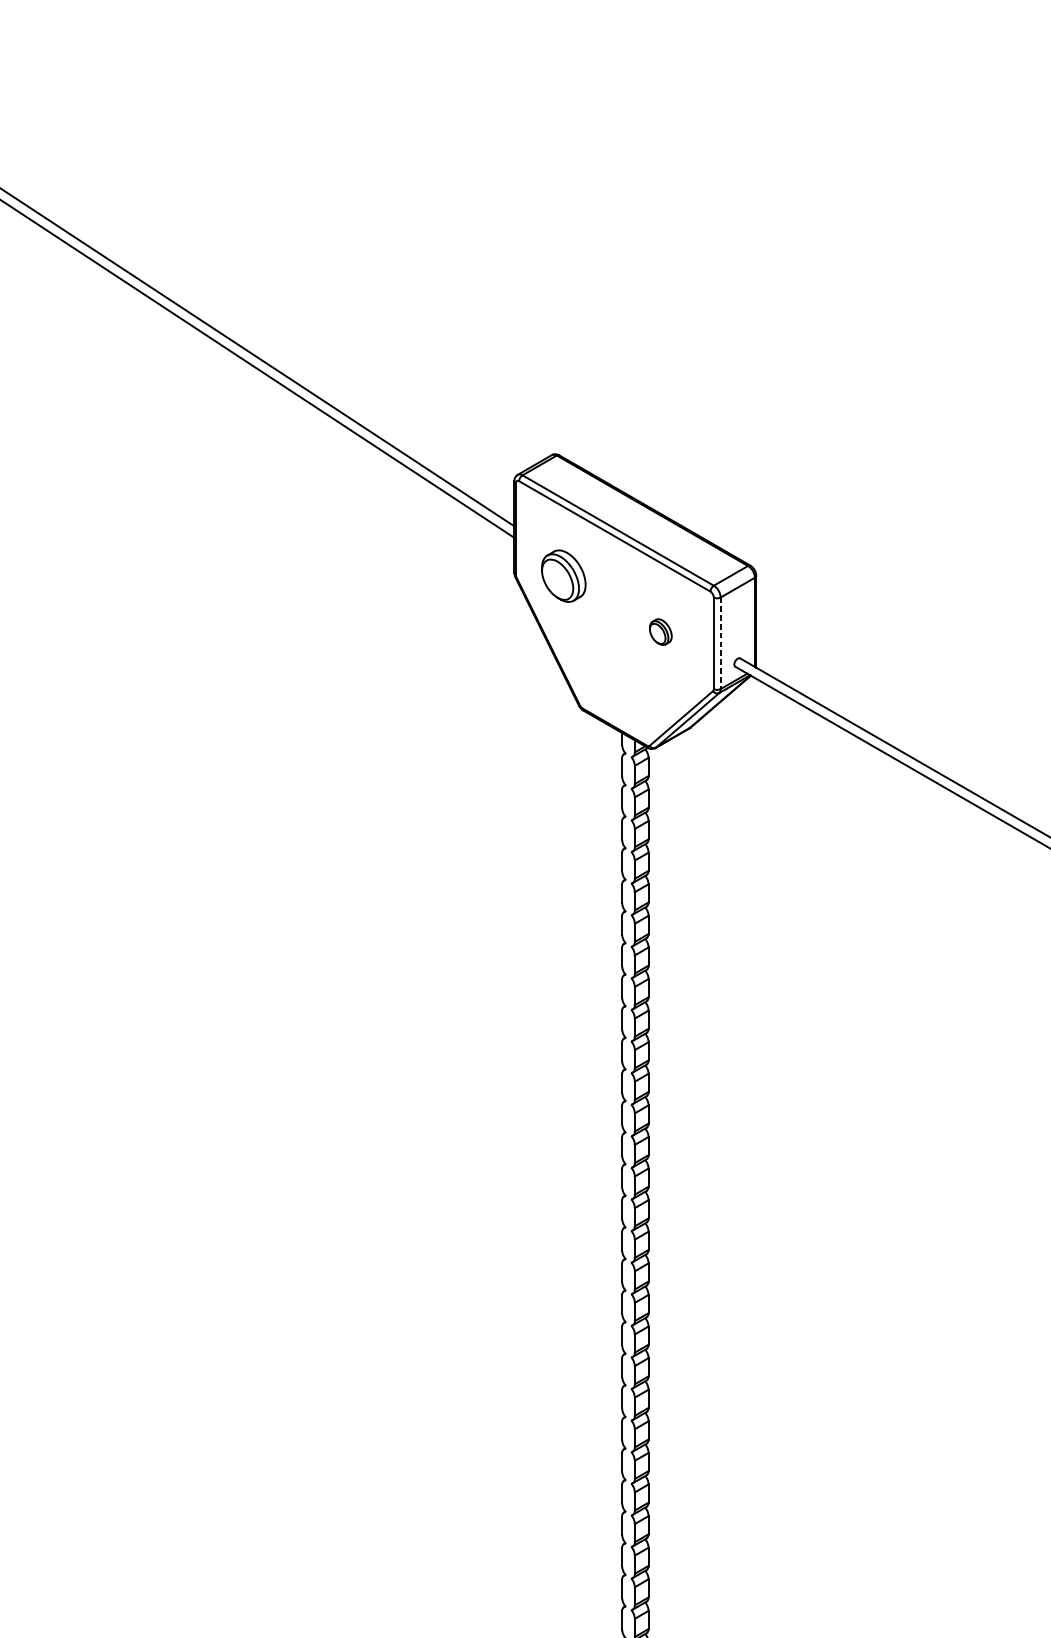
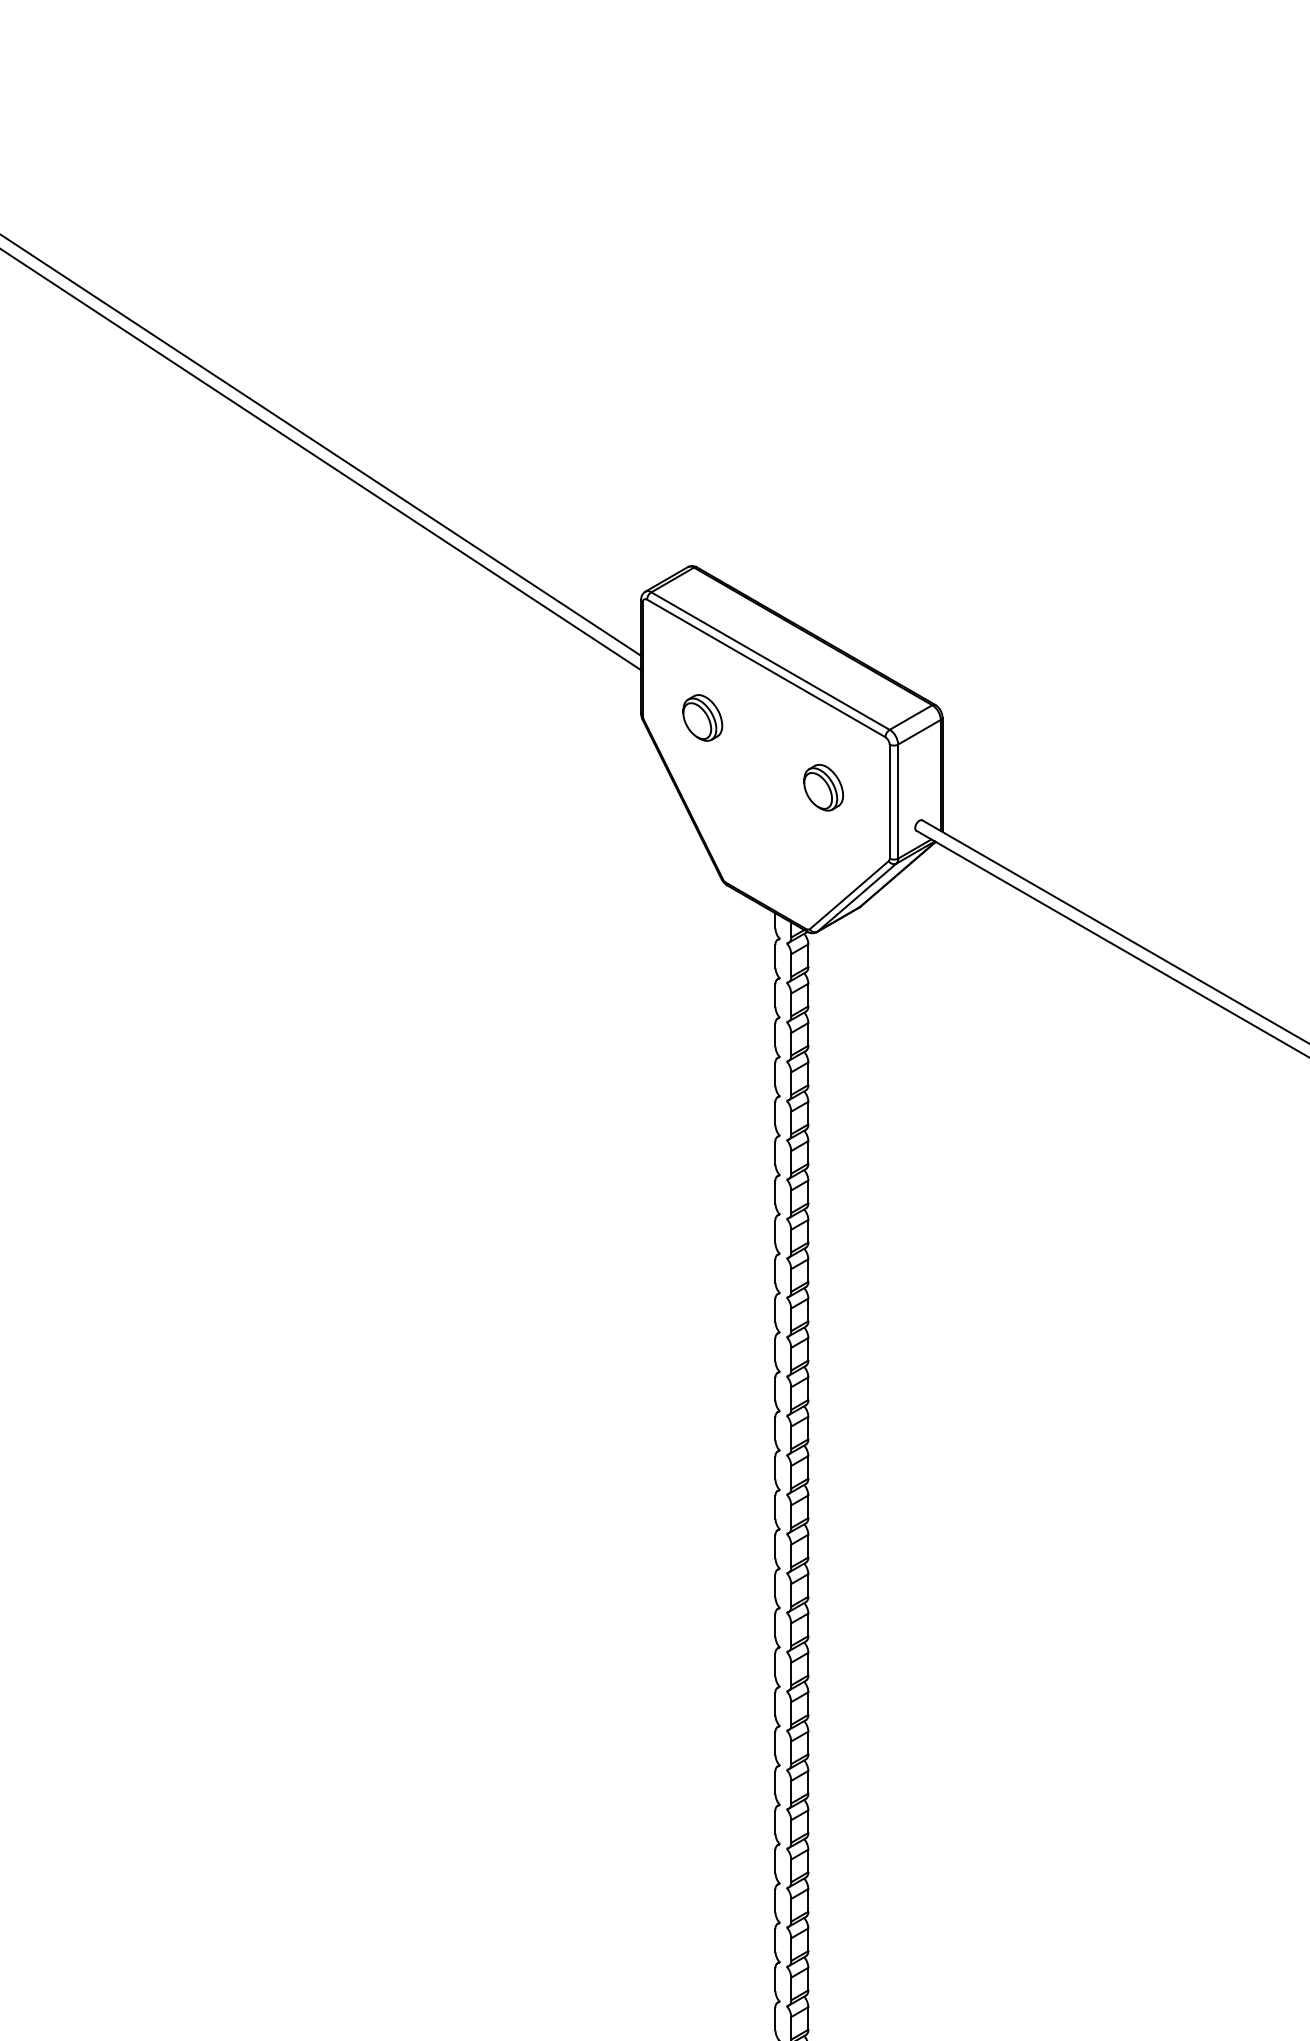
part: (563, 575) -> (702, 717), size x0.71
part: (660, 631) -> (823, 787), size x1.43
line: (720, 644) -> (898, 802), dashed -> solid

